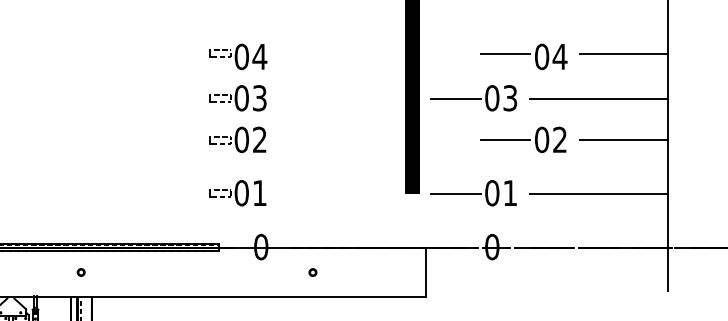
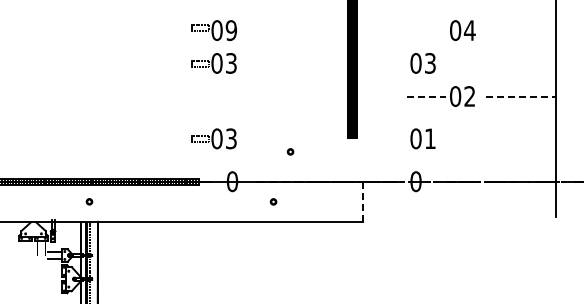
line: (505, 53) -> (426, 27), removed
line: (623, 53) -> (520, 27), removed
text: (259, 56) -> (231, 30), 04 -> 09
line: (455, 98) -> (386, 63), removed
line: (598, 98) -> (500, 63), removed
part: (237, 139) -> (213, 96), removed
line: (505, 139) -> (426, 96), solid -> dashed
line: (623, 139) -> (520, 96), solid -> dashed
text: (259, 192) -> (231, 138), 01 -> 03
line: (455, 194) -> (386, 139), removed
line: (598, 194) -> (500, 139), removed
part: (334, 209) -> (290, 151), added
line: (426, 272) -> (363, 201), solid -> dashed

